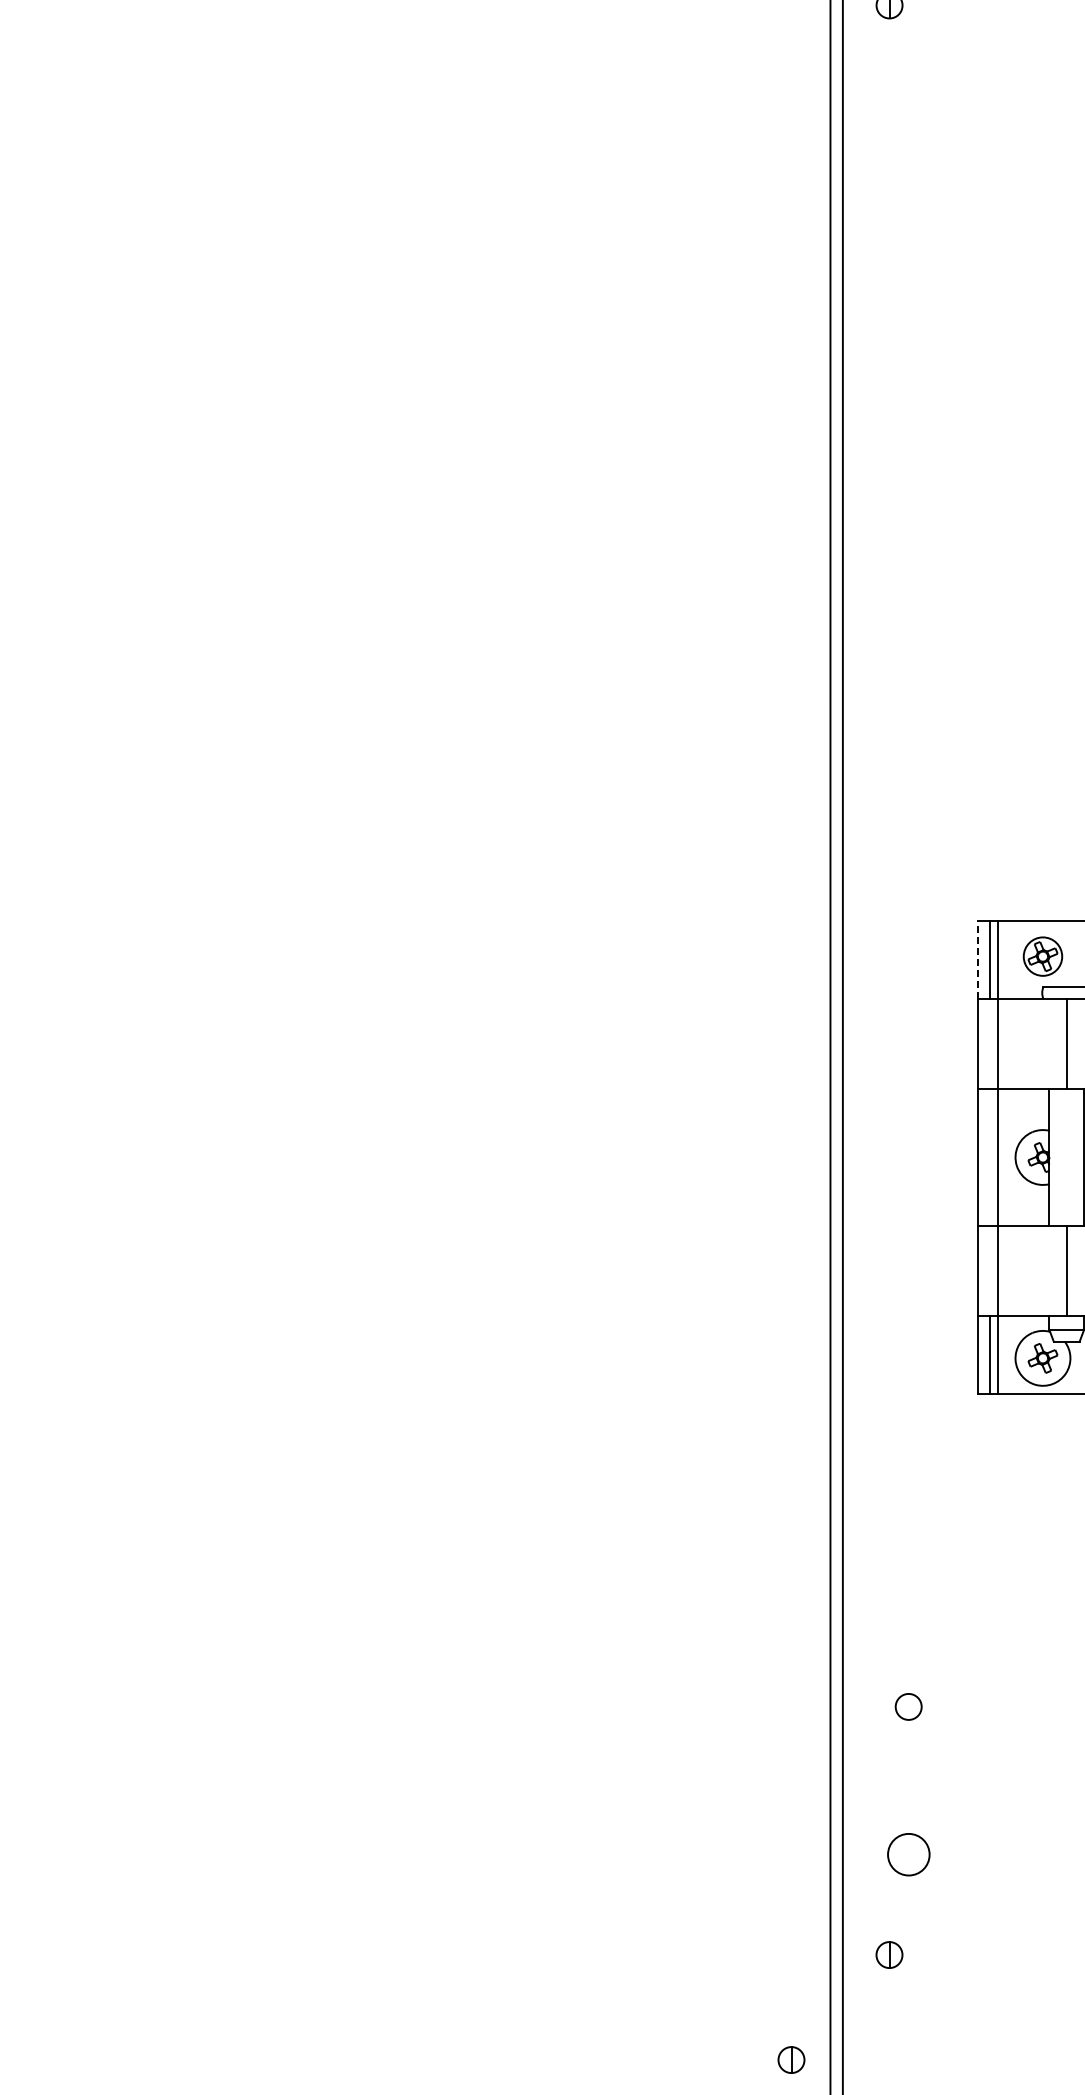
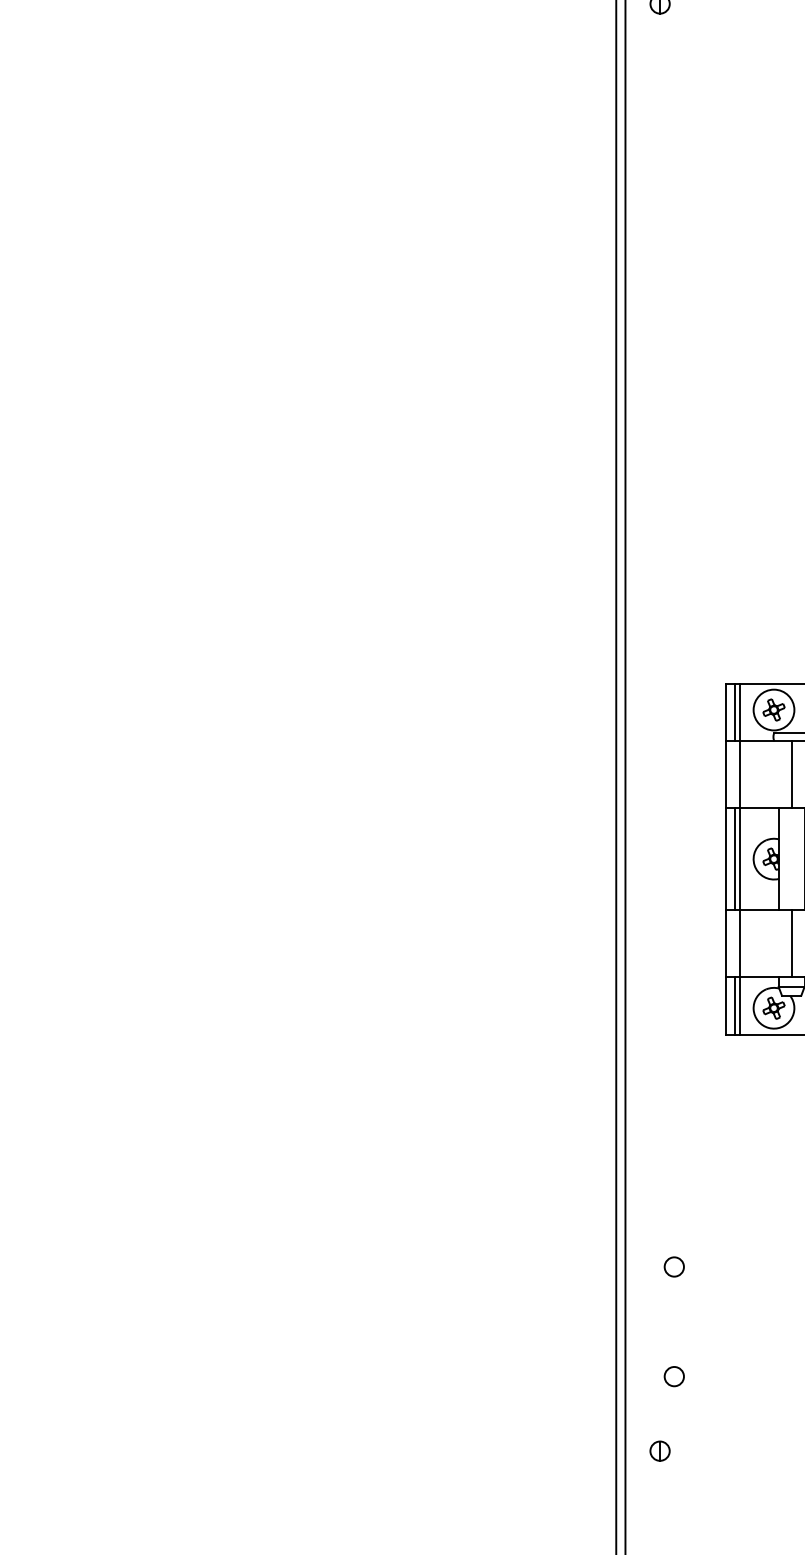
circle: (1042, 956) -> (773, 709), size x1.43
line: (978, 960) -> (726, 712), dashed -> solid
line: (989, 1157) -> (734, 859), added
circle: (908, 1854) -> (674, 1376), size x0.62
part: (791, 2059) -> (587, 1528), removed

